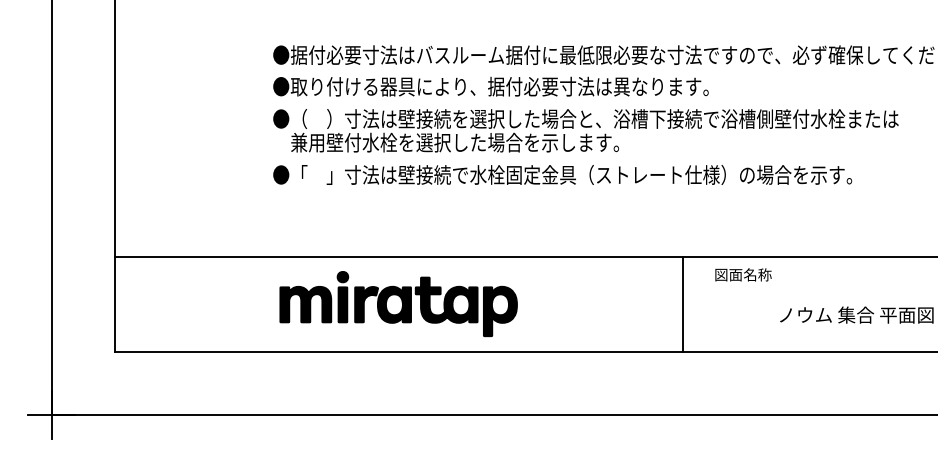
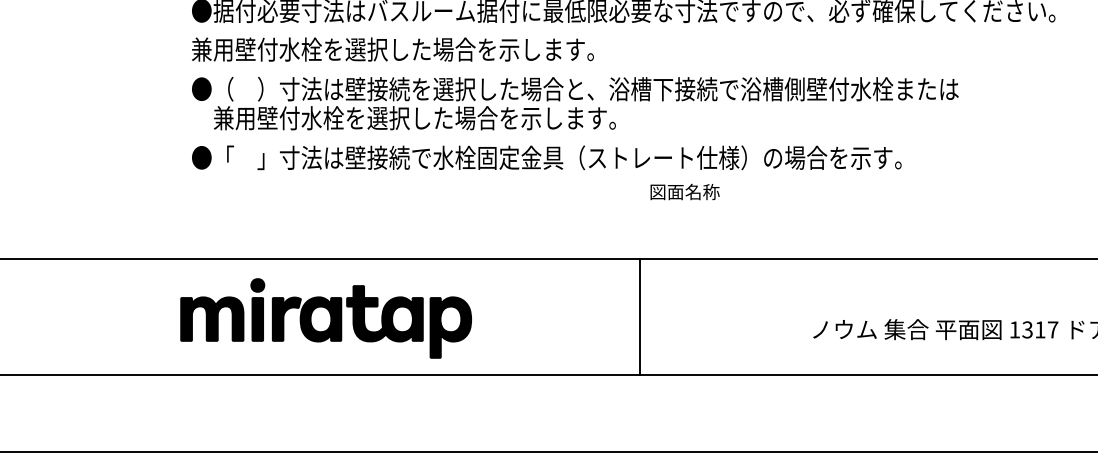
text: (490, 86) -> (458, 49), ●取り付ける器具により、据付必要寸法は異なります。 -> 兼用壁付水栓を選択した場合を示します。
text: (743, 274) -> (685, 191), moved
part: (398, 304) -> (325, 319), moved
line: (682, 304) -> (639, 316), moved

